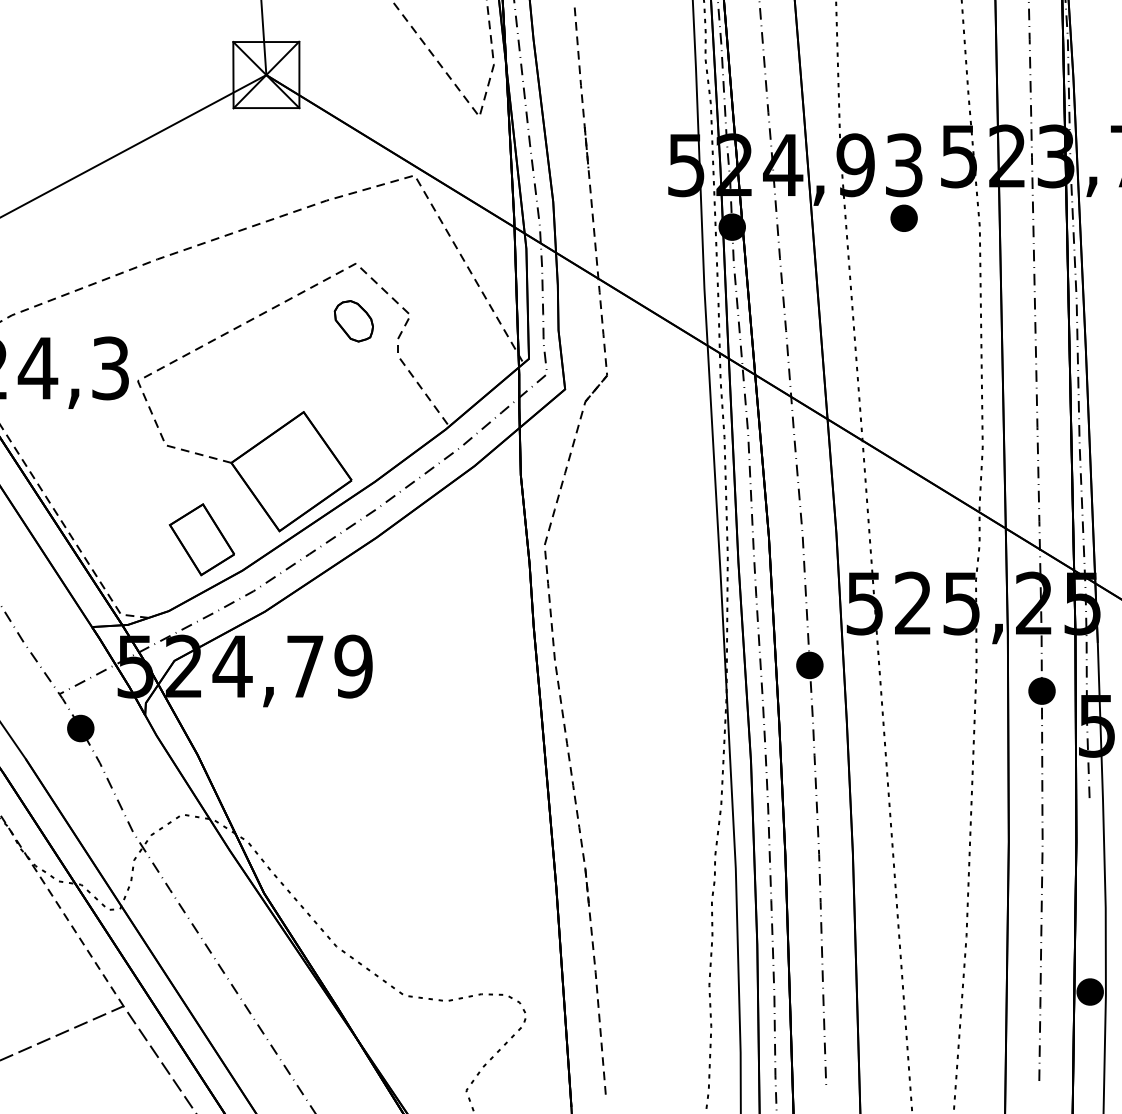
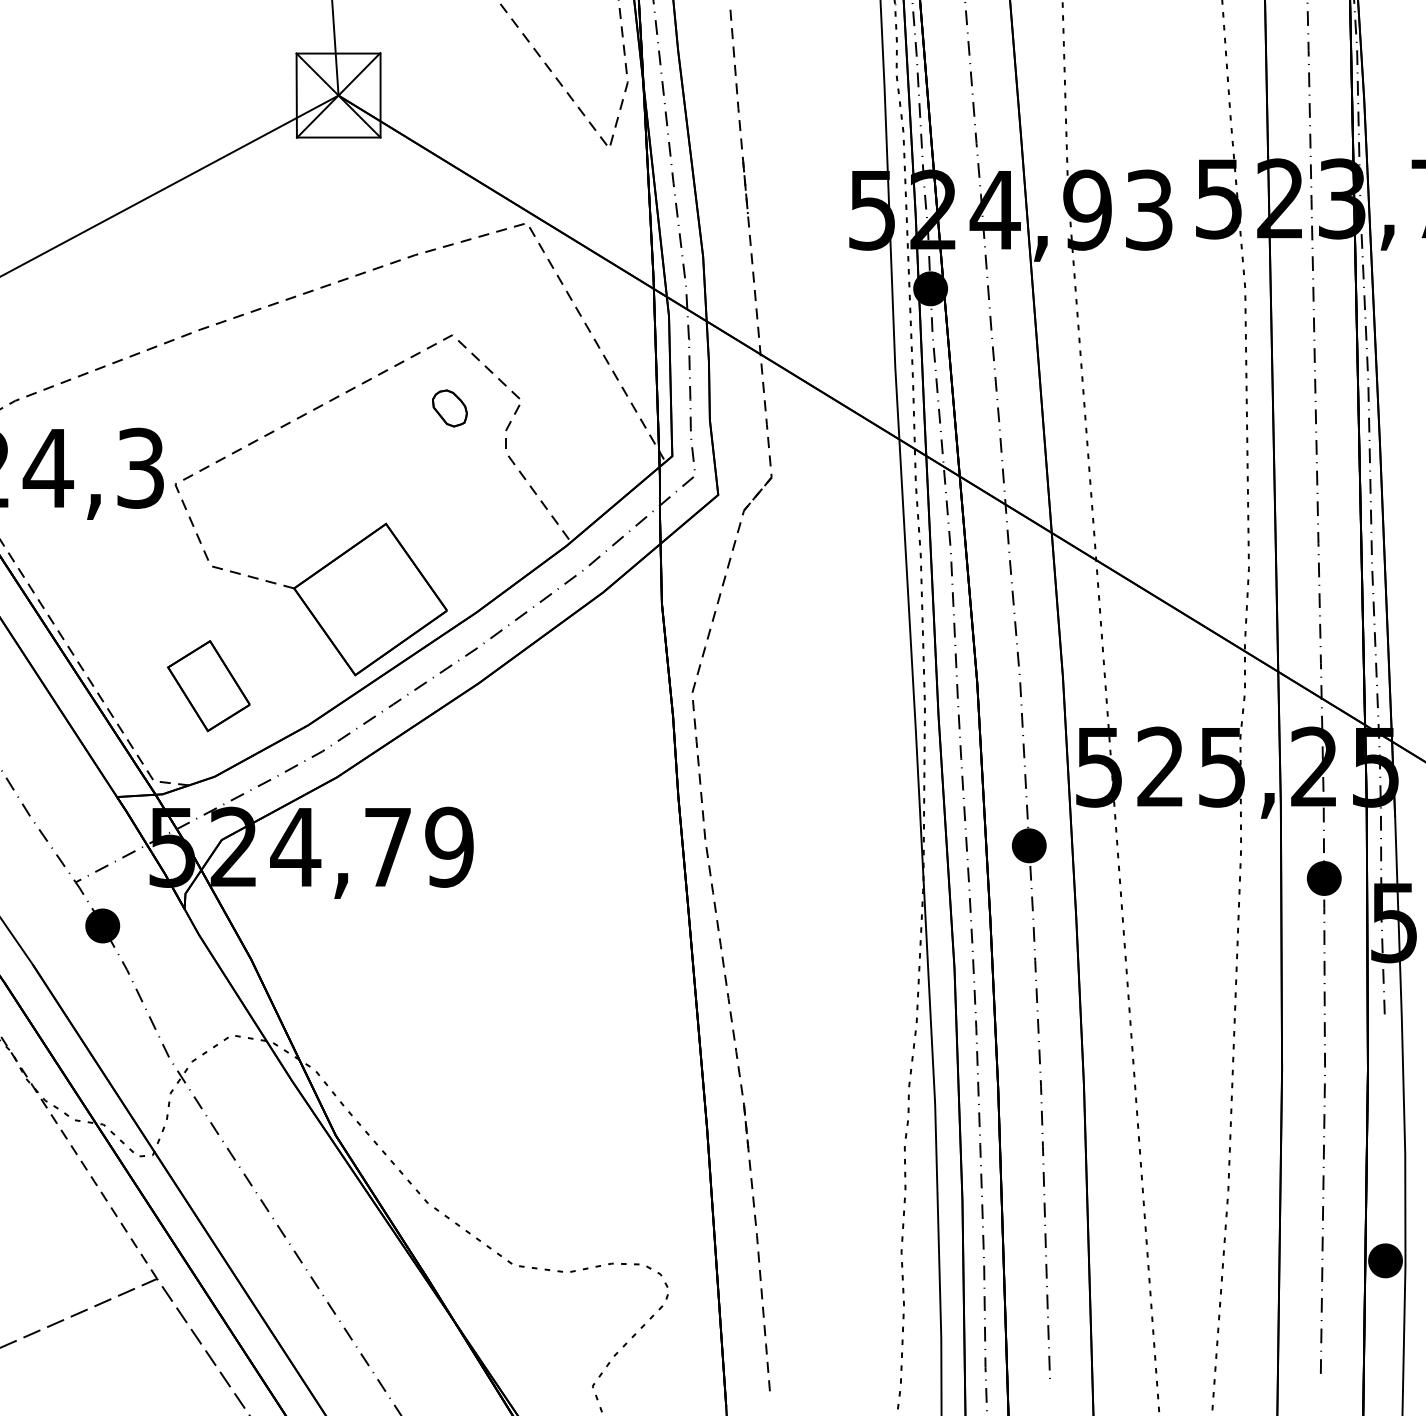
part: (903, 218) -> (1148, 277), removed
part: (353, 321) -> (449, 408), size x0.7
part: (201, 540) -> (208, 686), moved

